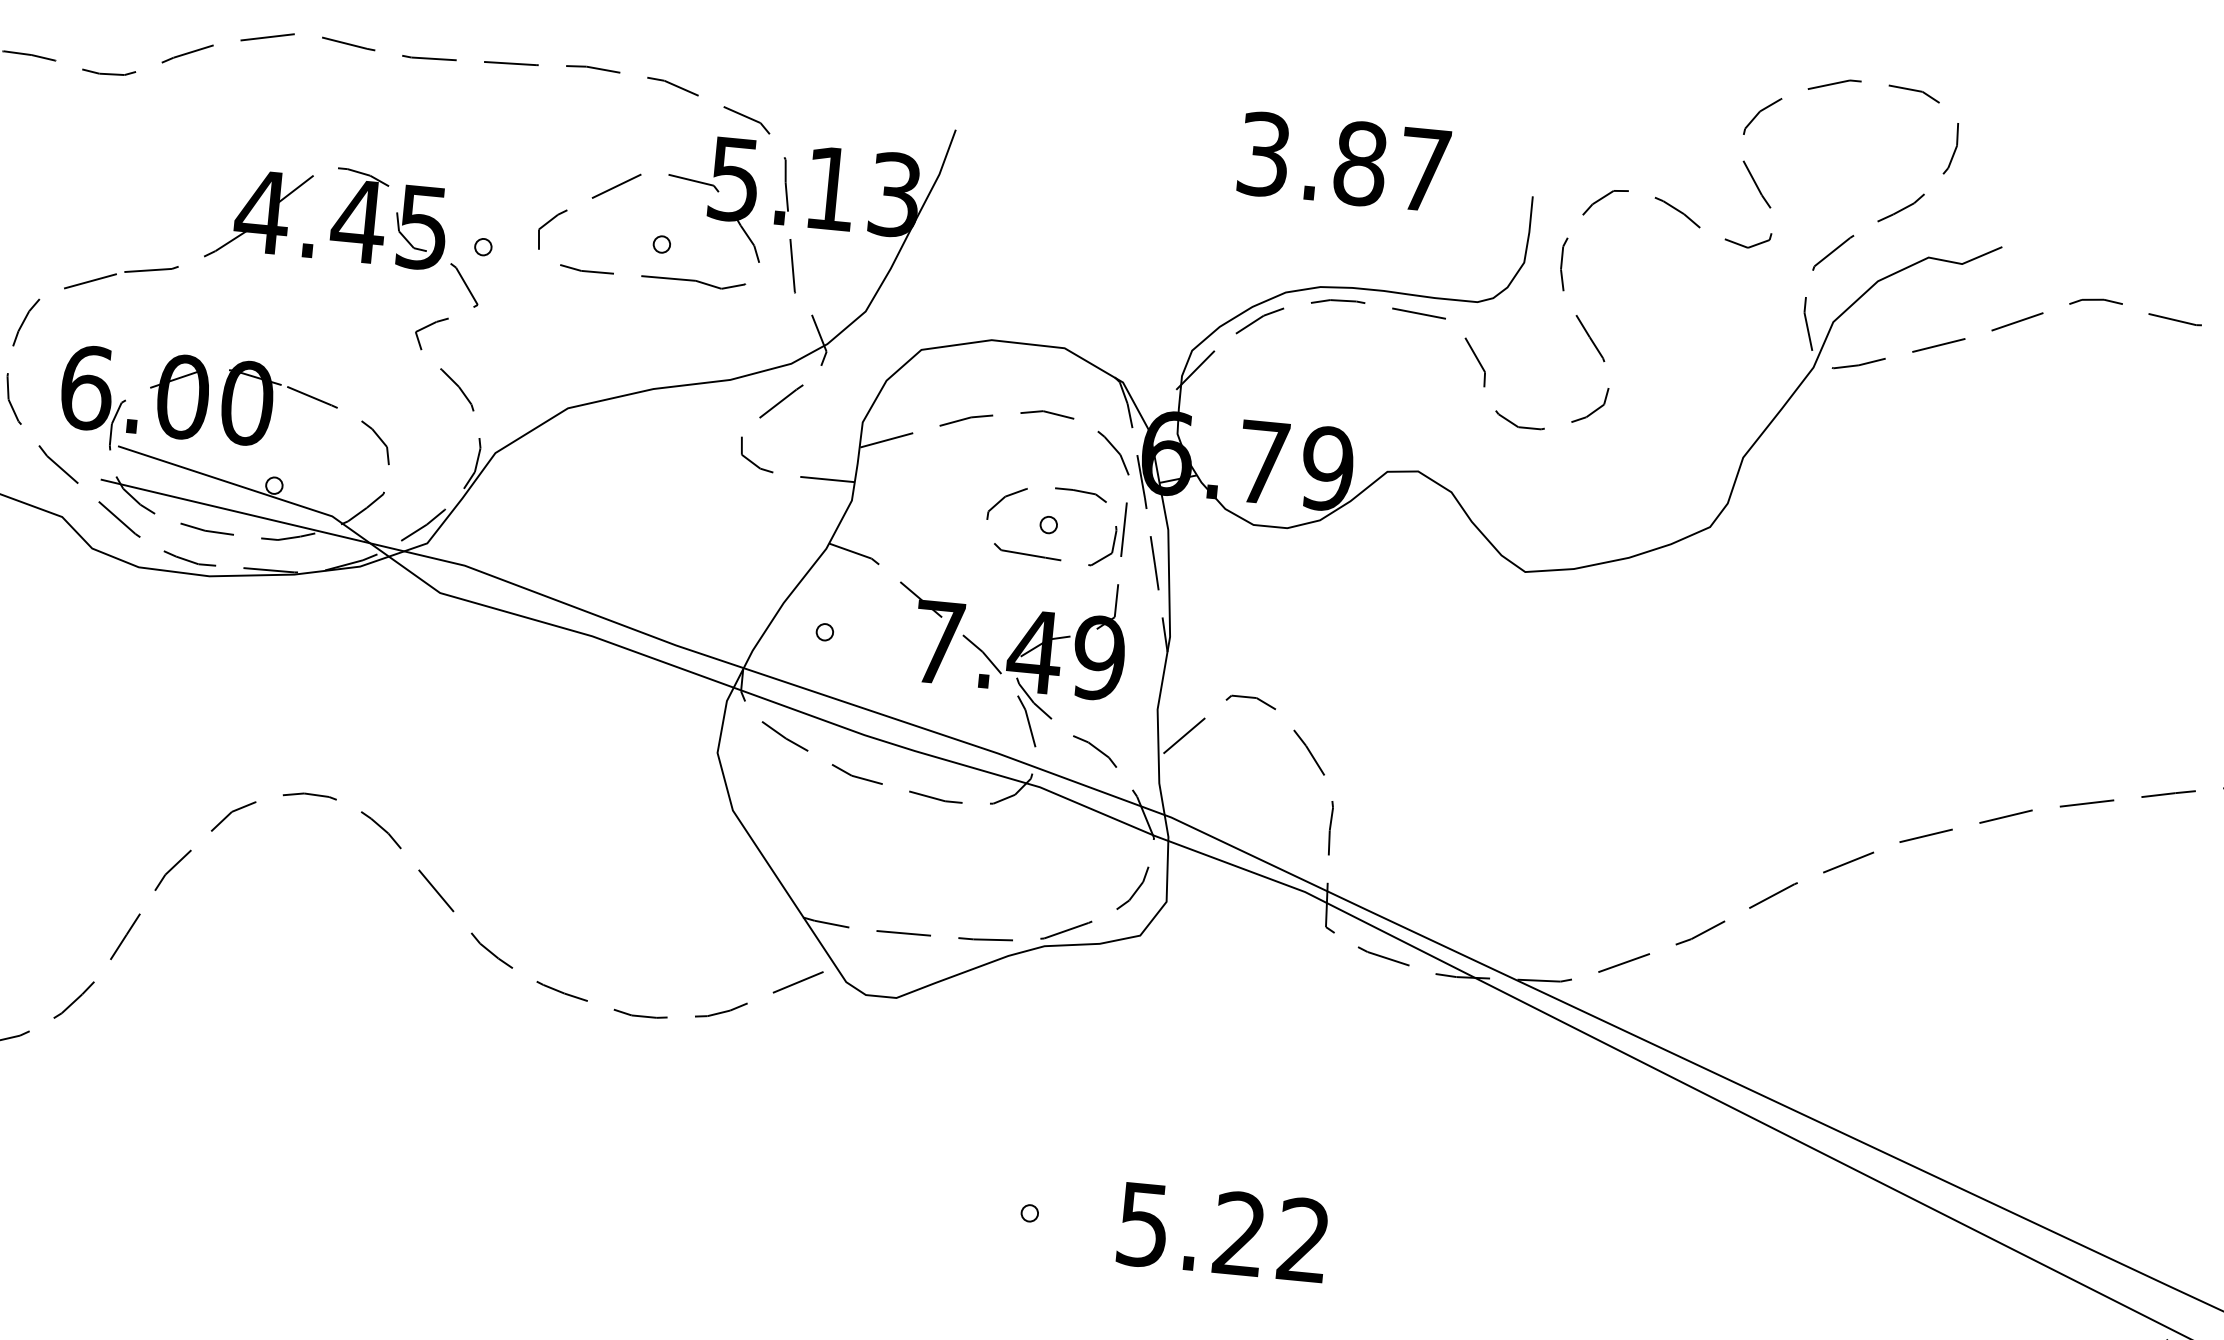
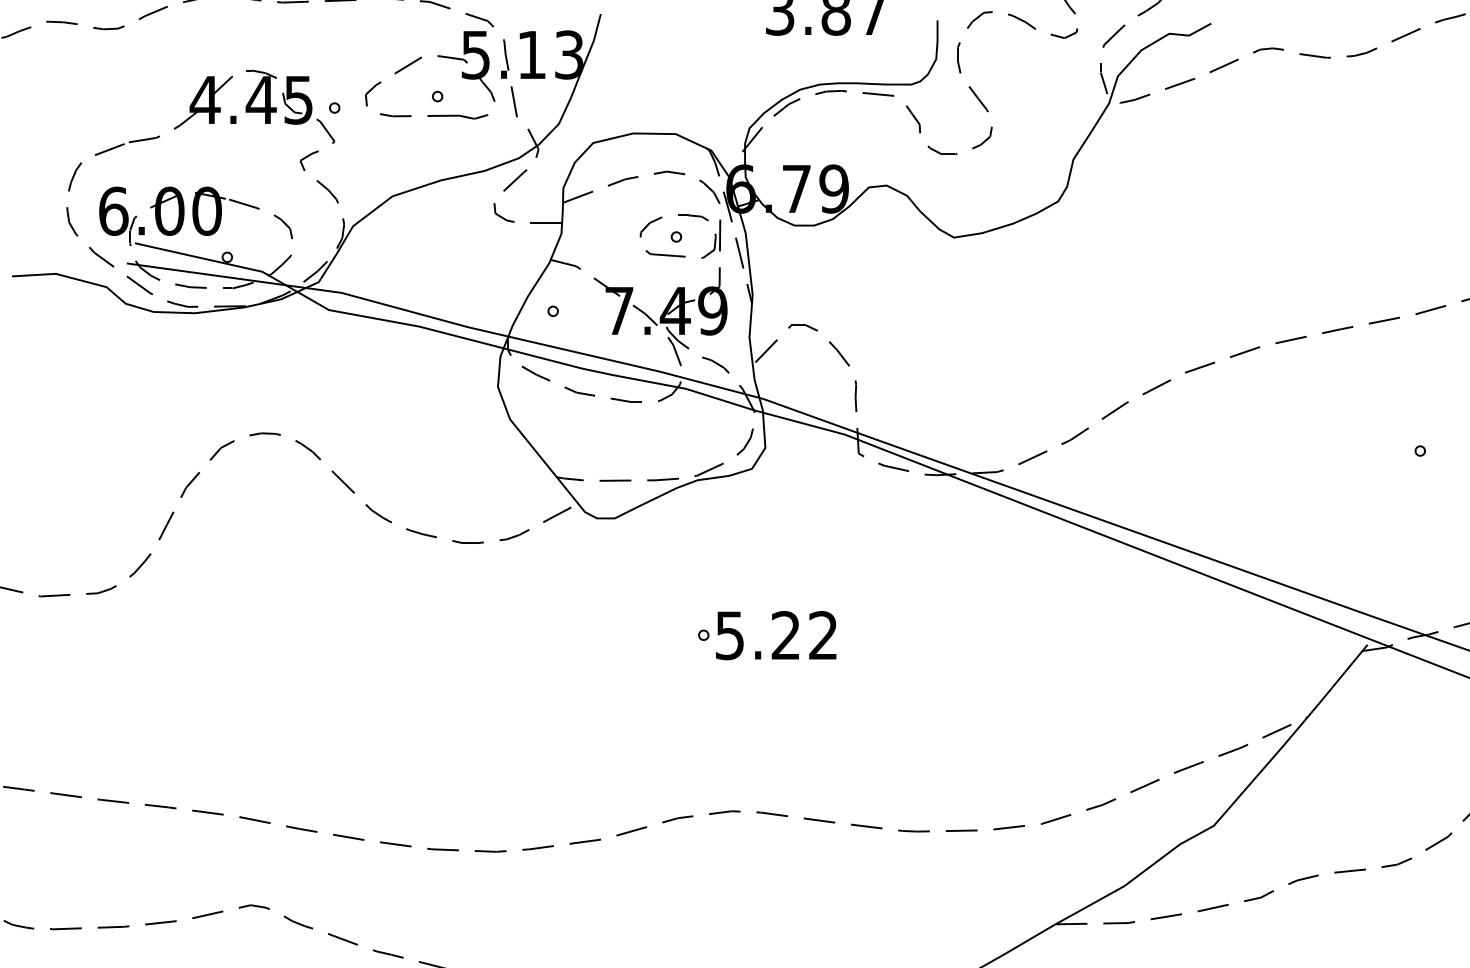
text: (1223, 1232) -> (776, 635), moved

